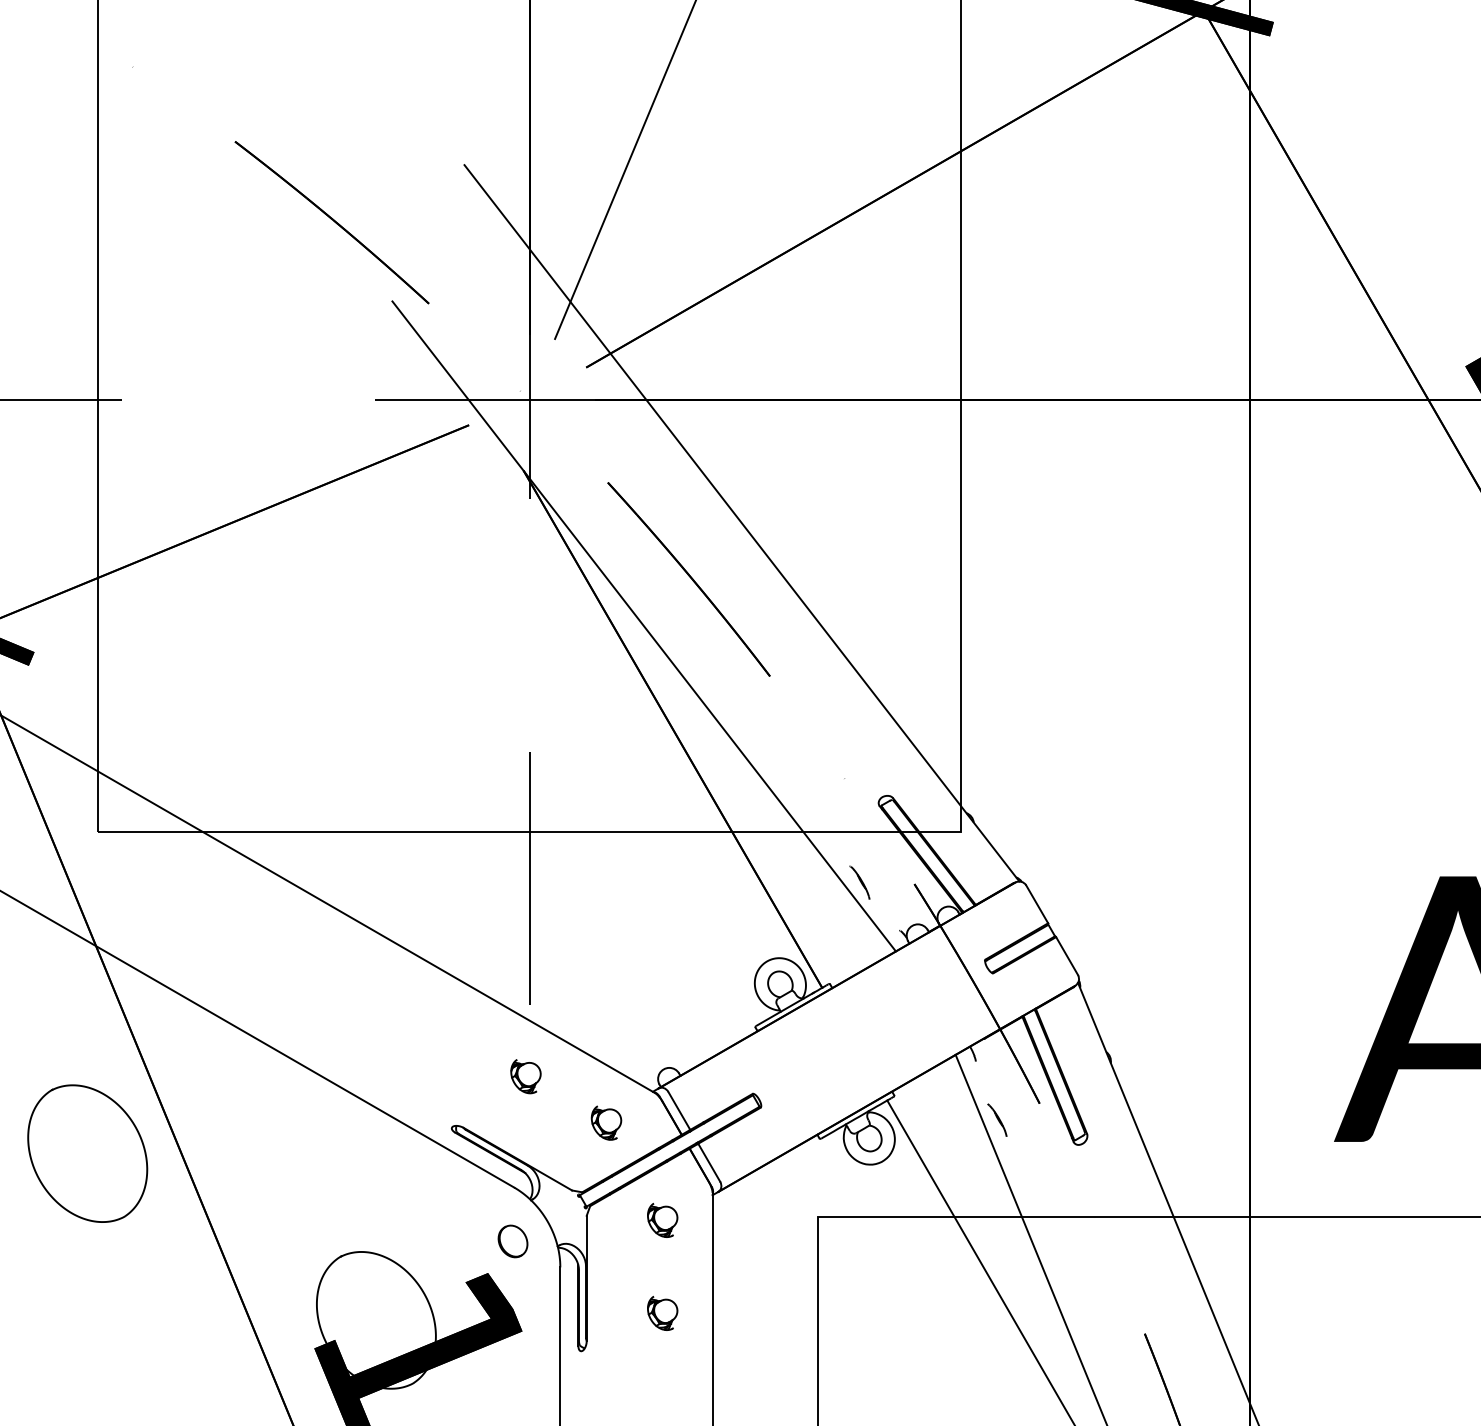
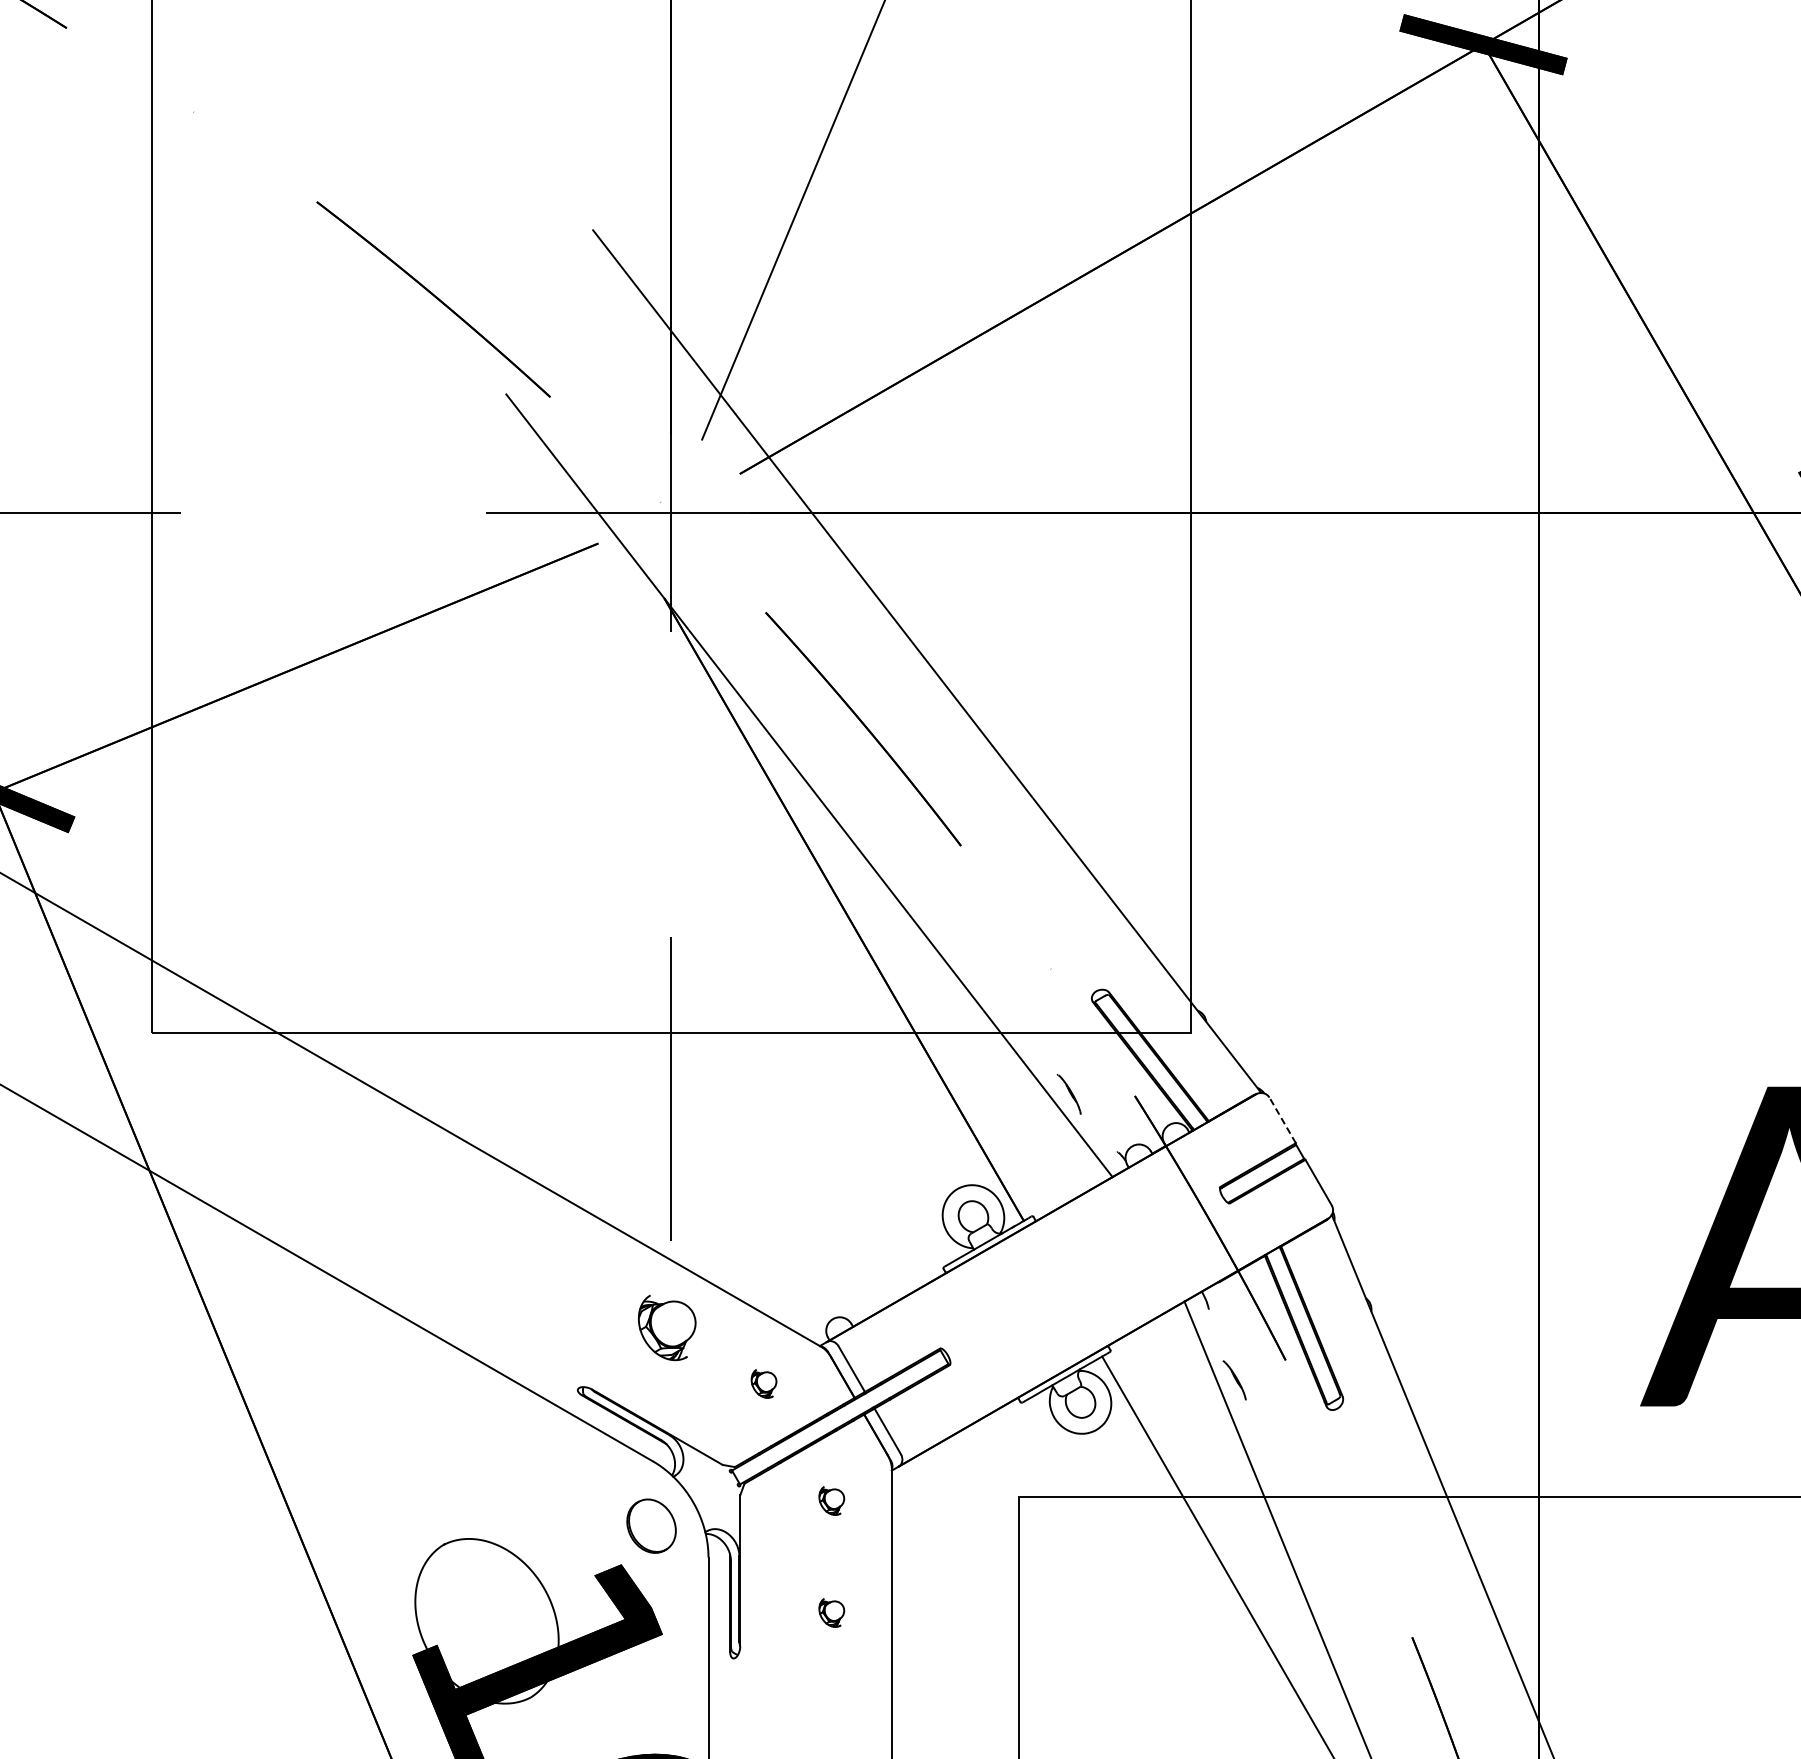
line: (1037, 904) -> (1282, 1120), solid -> dashed
part: (525, 1076) -> (666, 1327), size x1.6
part: (606, 1122) -> (763, 1383), size x0.7
part: (86, 1153) -> (138, 1420), removed
part: (662, 1220) -> (831, 1500), size x0.7
part: (513, 1241) -> (651, 1526), size x1.4
part: (662, 1313) -> (831, 1612), size x0.7

